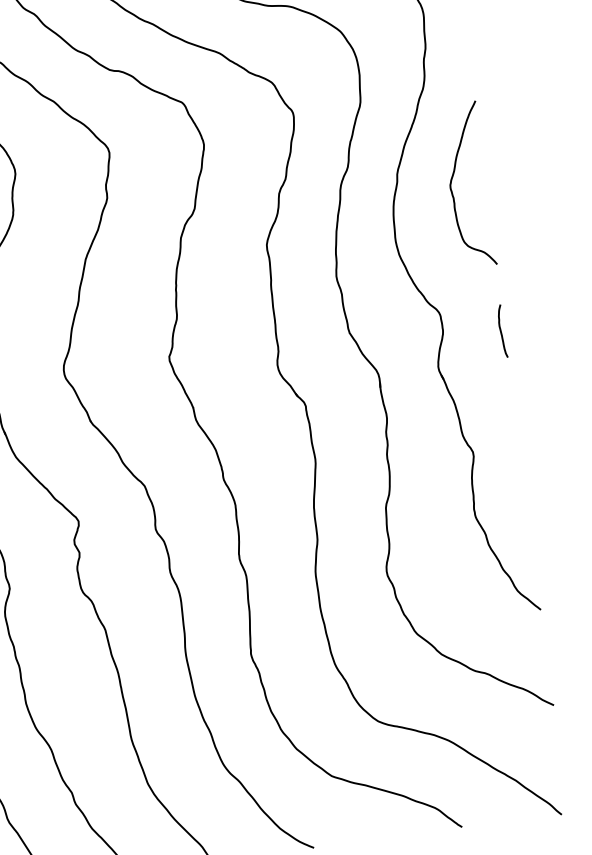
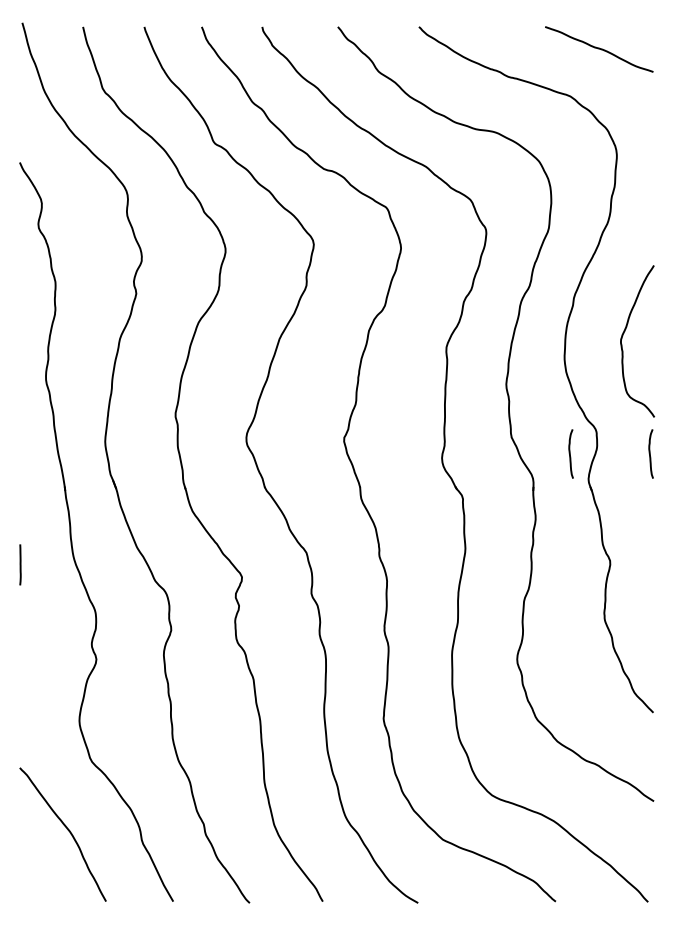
curve: (451, 184) -> (622, 339), moved
curve: (415, 342) -> (570, 453), added

